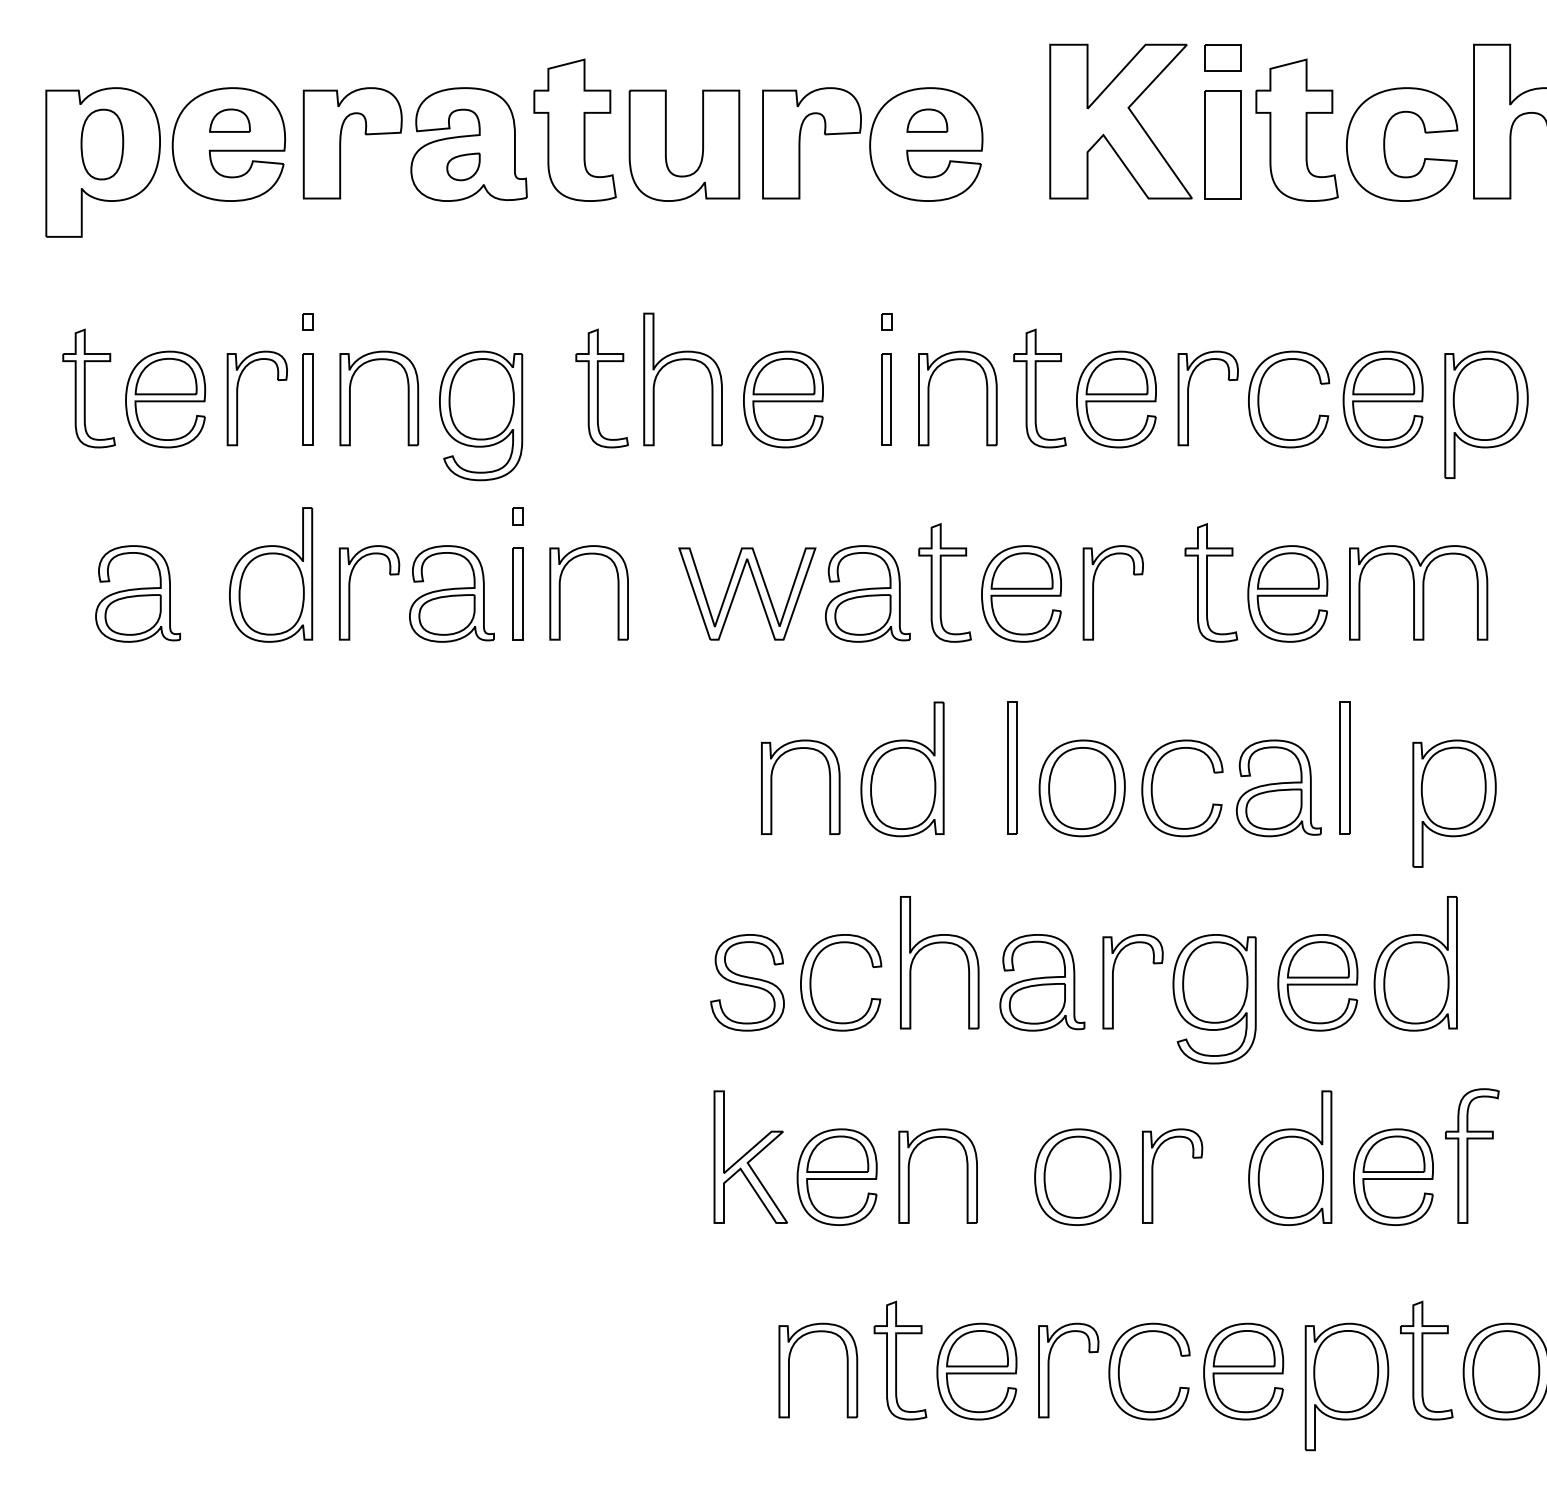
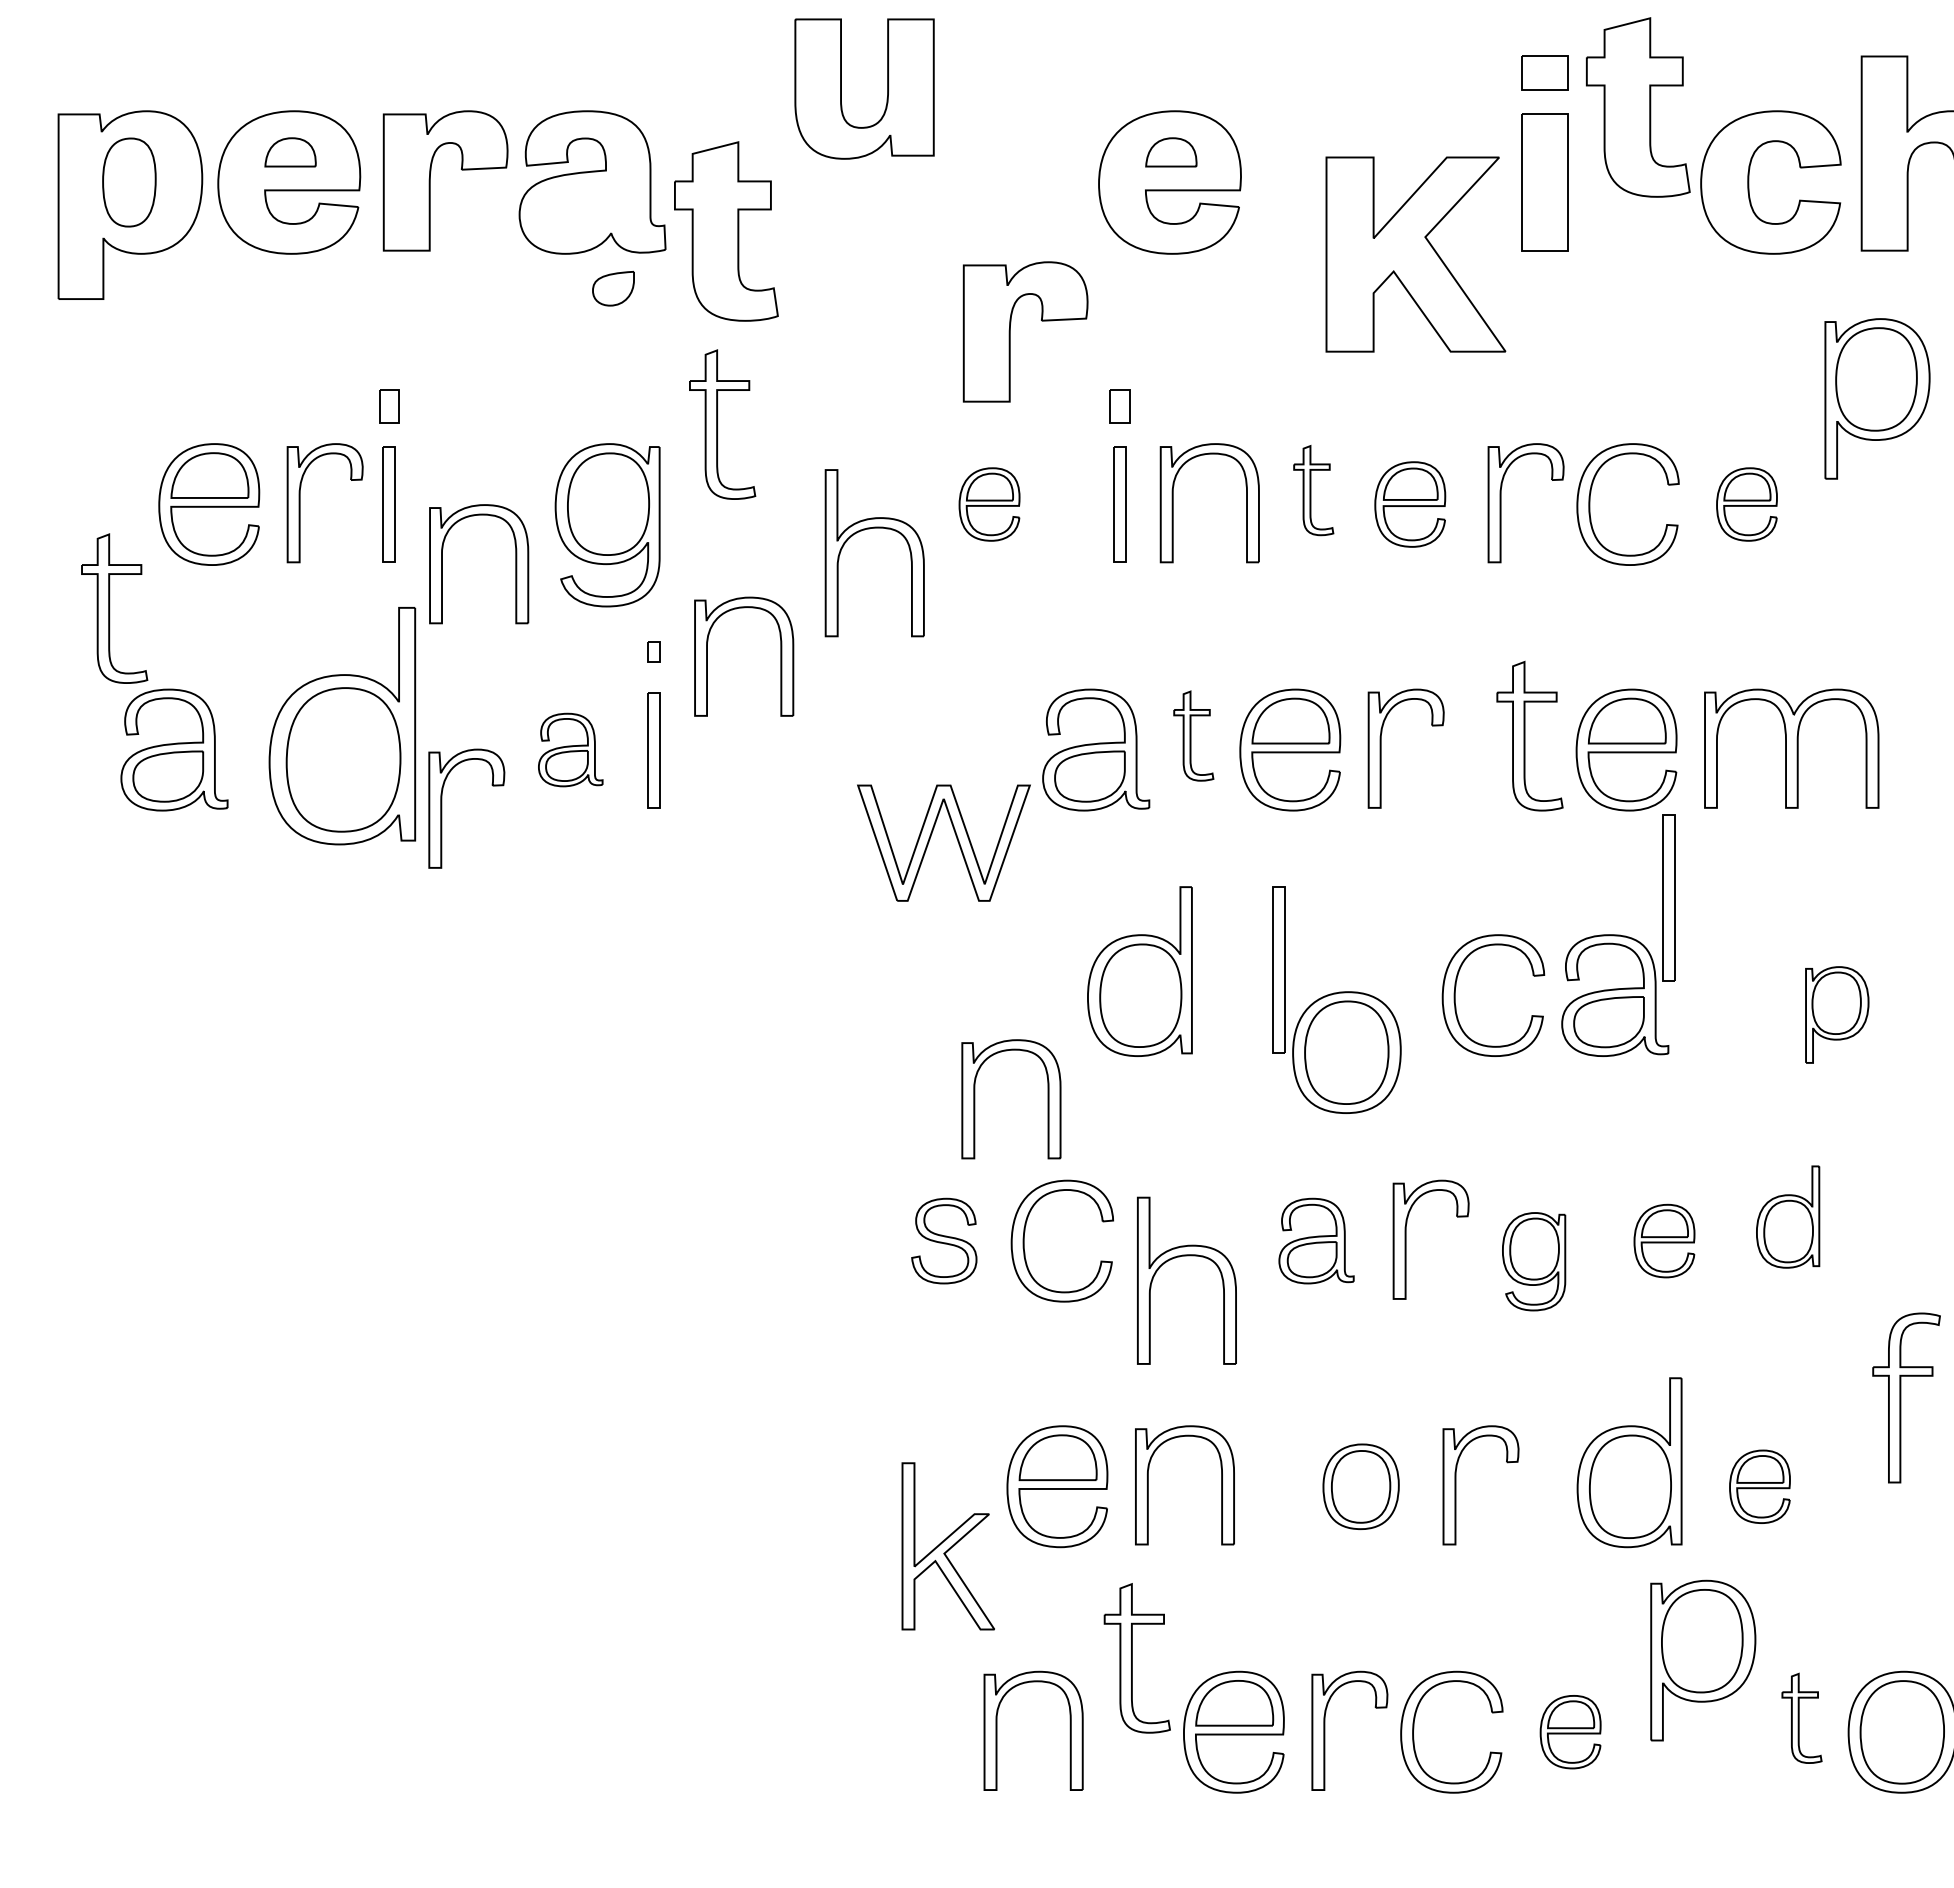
part: (1120, 121) -> (1415, 254), moved
part: (575, 130) -> (726, 231), moved
part: (1297, 130) -> (1638, 107), moved
part: (800, 142) -> (1010, 331), moved
part: (666, 145) -> (841, 88), moved
part: (463, 166) -> (613, 288), moved
part: (307, 321) -> (388, 406), size x1.6
part: (886, 321) -> (1119, 406), size x1.6
part: (678, 360) -> (869, 529), moved
part: (88, 388) -> (114, 608), moved
part: (602, 388) -> (722, 424), moved
part: (1039, 388) -> (1313, 490), size x0.6
part: (408, 398) -> (515, 564), moved
part: (783, 399) -> (989, 504), size x0.6
part: (1116, 399) -> (1410, 504), size x0.7
part: (1382, 399) -> (1746, 504), size x0.6
part: (1486, 414) -> (1877, 398), moved
part: (271, 574) -> (342, 725), size x1.4
part: (944, 582) -> (1193, 735), size x0.6
part: (736, 591) -> (930, 839), moved
part: (350, 592) -> (442, 808), moved
part: (617, 592) -> (780, 656), moved
part: (451, 593) -> (570, 749), size x0.6
part: (1344, 767) -> (1668, 897), moved
part: (772, 787) -> (975, 1099), moved
part: (1081, 788) -> (1346, 1052), moved
part: (1454, 803) -> (1837, 1014), size x0.6
part: (939, 943) -> (1186, 1256), moved
part: (1415, 963) -> (1787, 1216), size x0.6
part: (747, 982) -> (944, 1240), size x0.7
part: (1042, 982) -> (1316, 1240), size x0.7
part: (1317, 982) -> (1664, 1240), size x0.6
part: (1214, 998) -> (1533, 1261), size x0.6
part: (1472, 1155) -> (1906, 1397), moved
part: (750, 1157) -> (947, 1546), moved
part: (1077, 1177) -> (1360, 1486), size x0.7
part: (1393, 1177) -> (1759, 1486), size x0.6
part: (899, 1360) -> (1136, 1658), moved
part: (1426, 1360) -> (1801, 1718), size x0.6
part: (1243, 1371) -> (1570, 1731), size x0.6
part: (1347, 1386) -> (1703, 1660), moved

